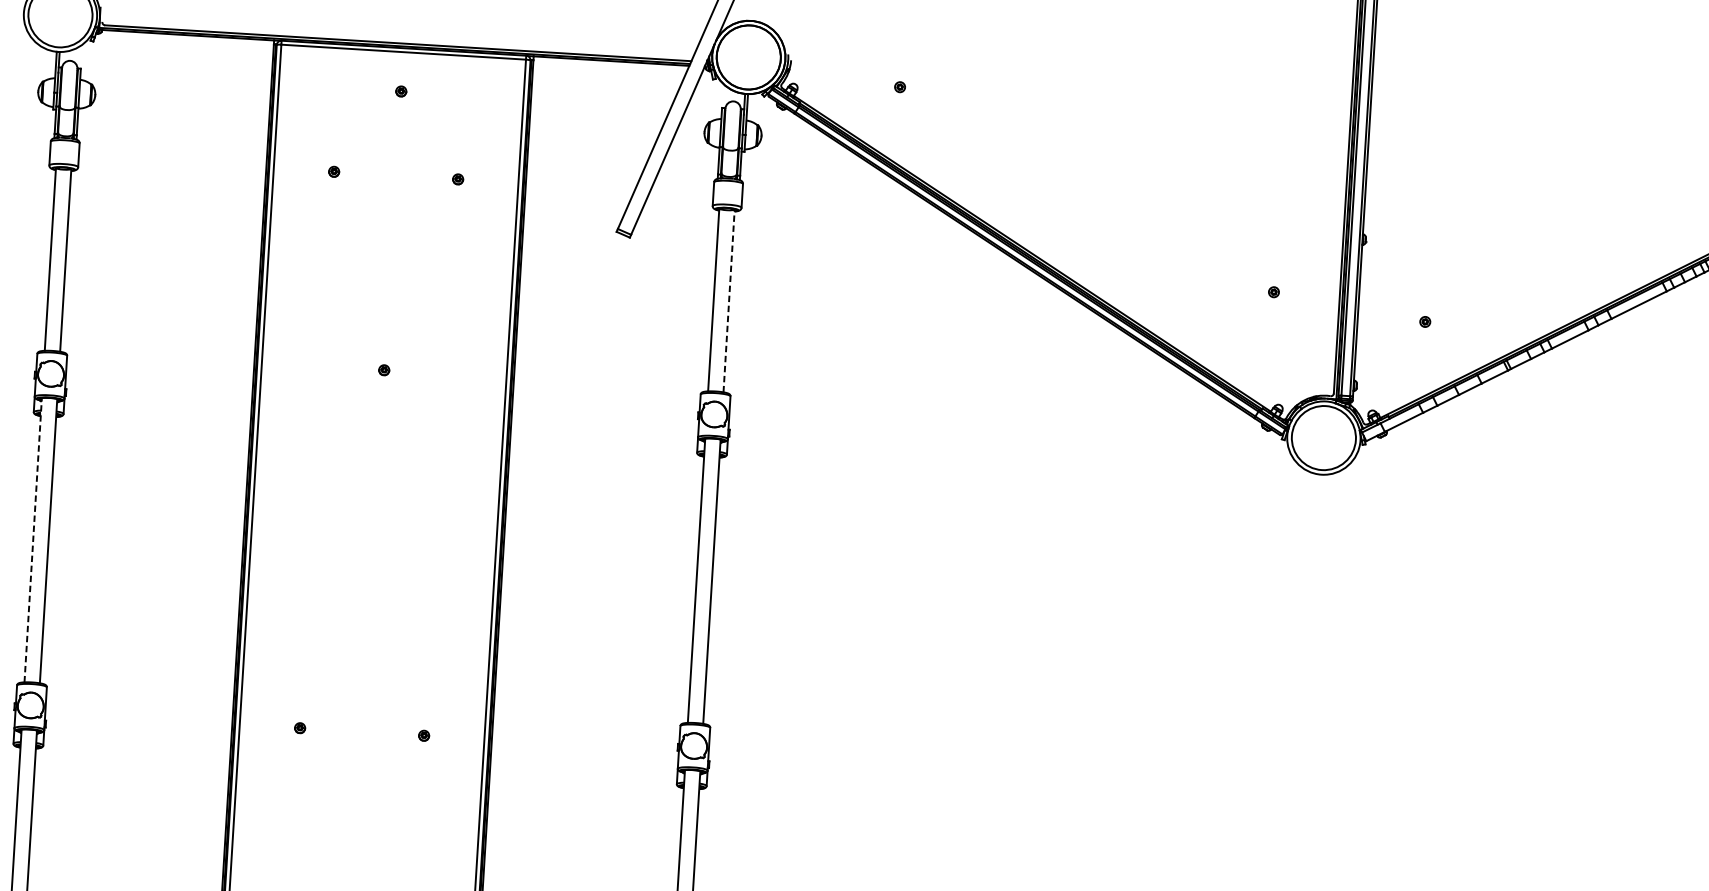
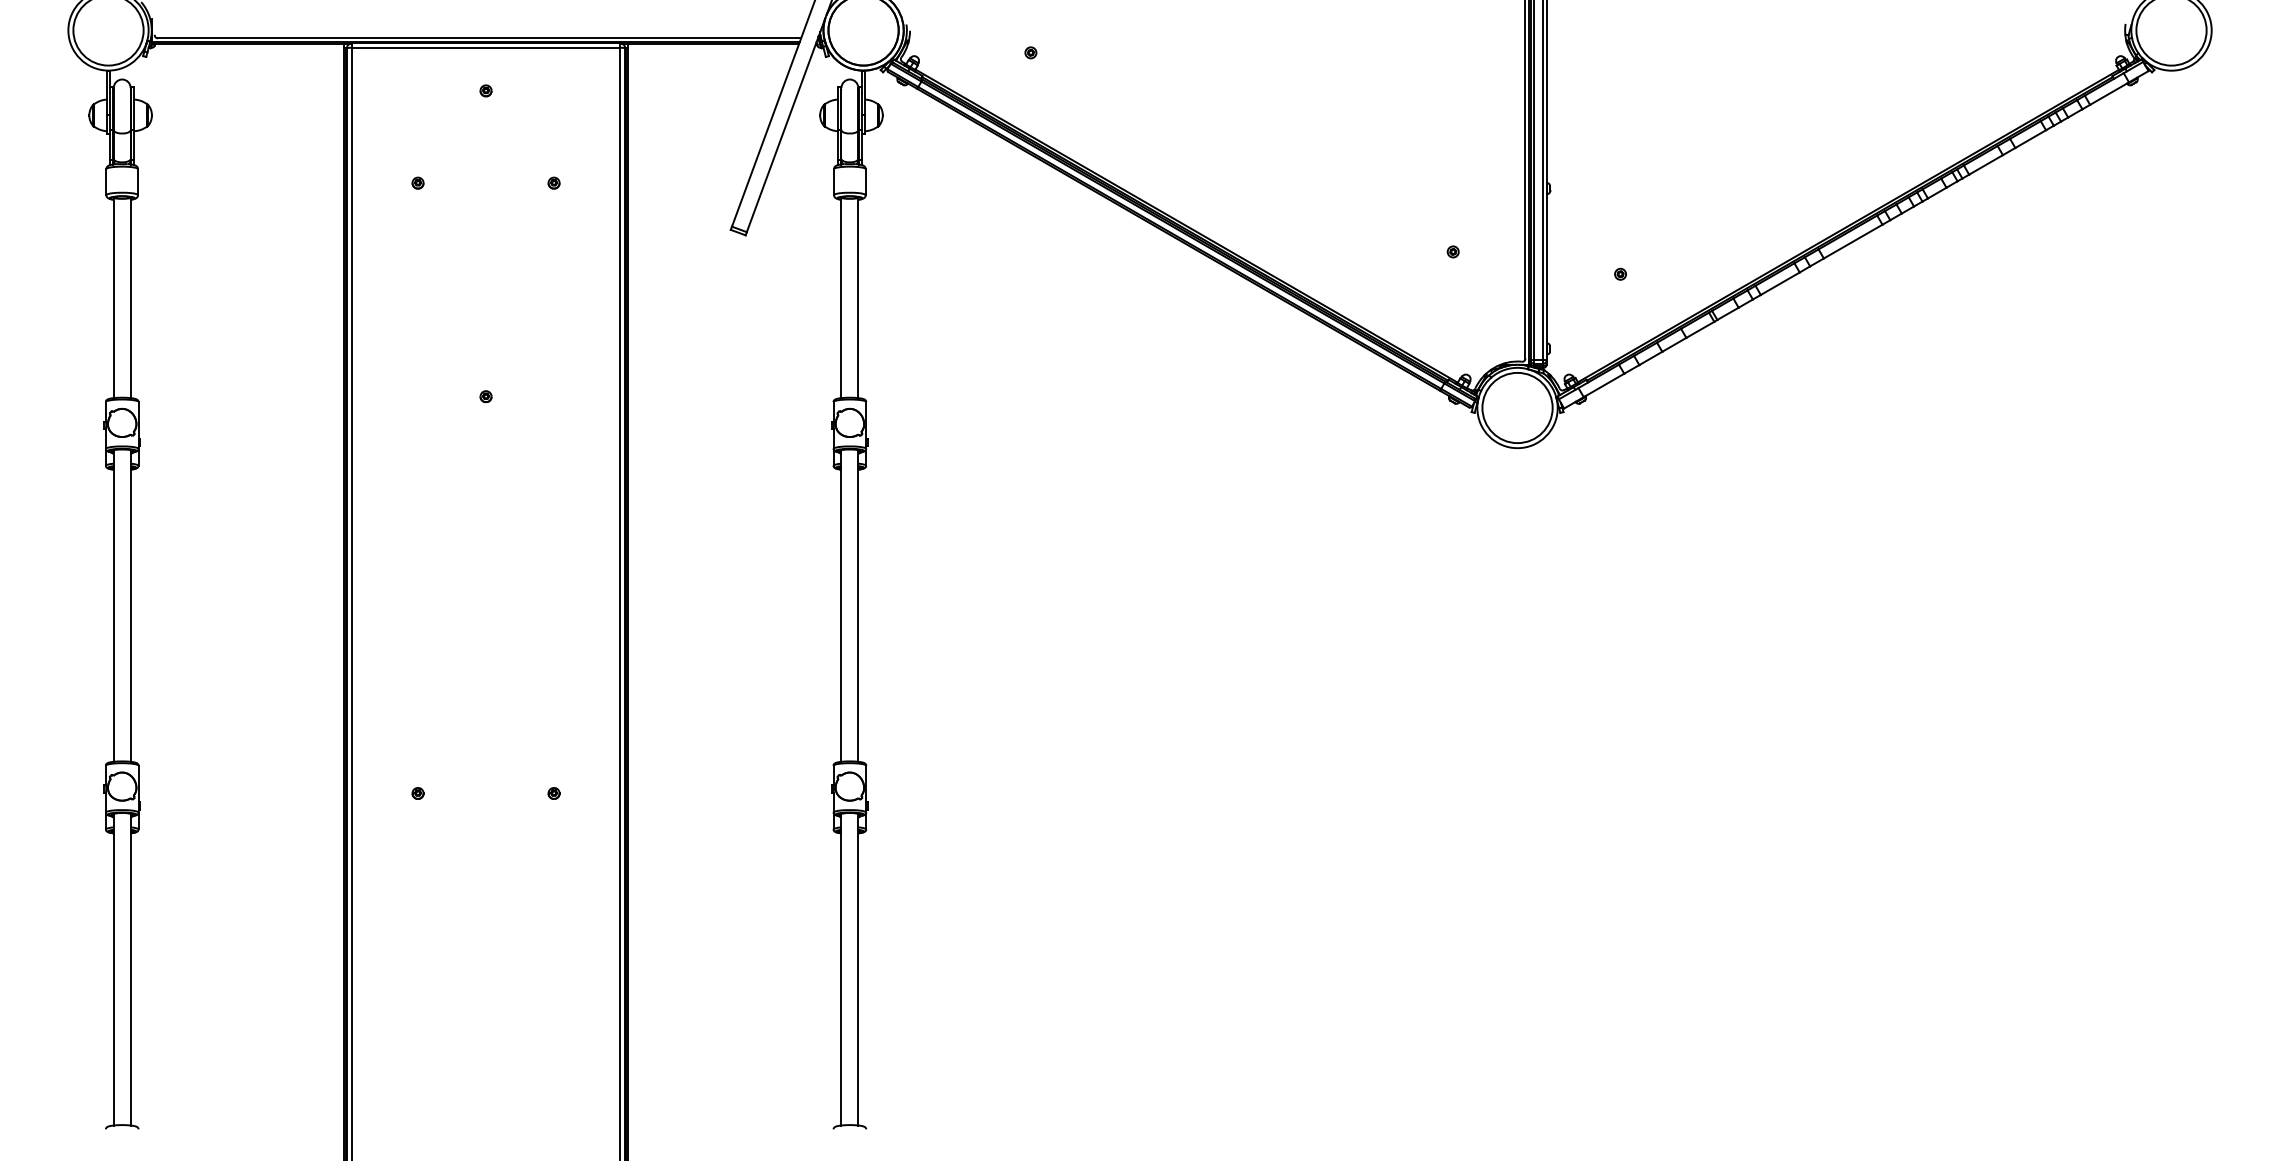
line: (729, 300) -> (858, 297), dashed -> solid
line: (32, 539) -> (113, 605), dashed -> solid

